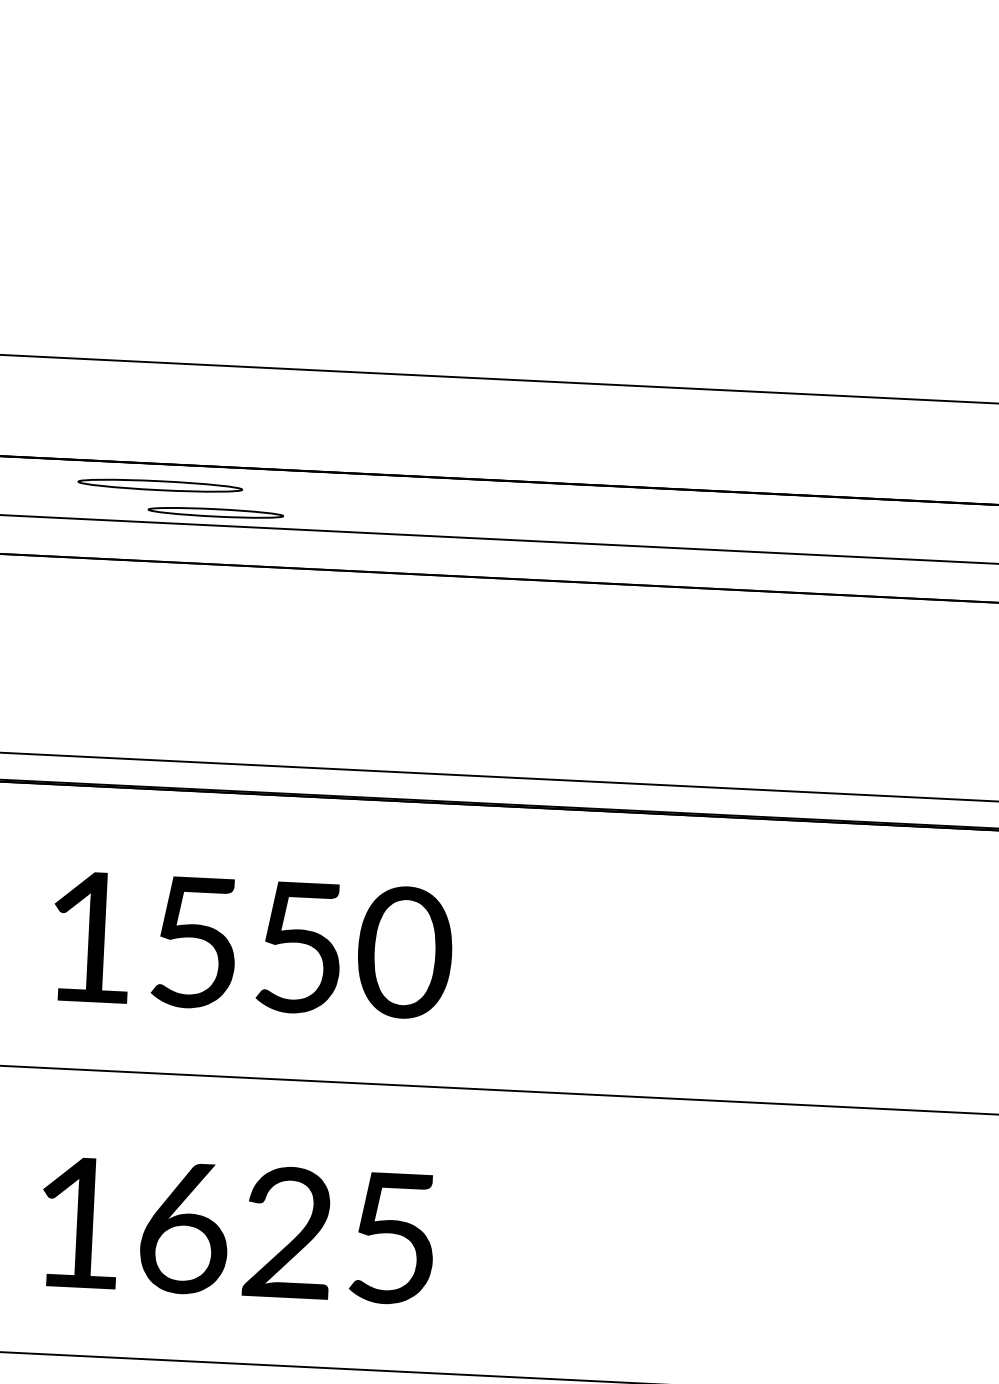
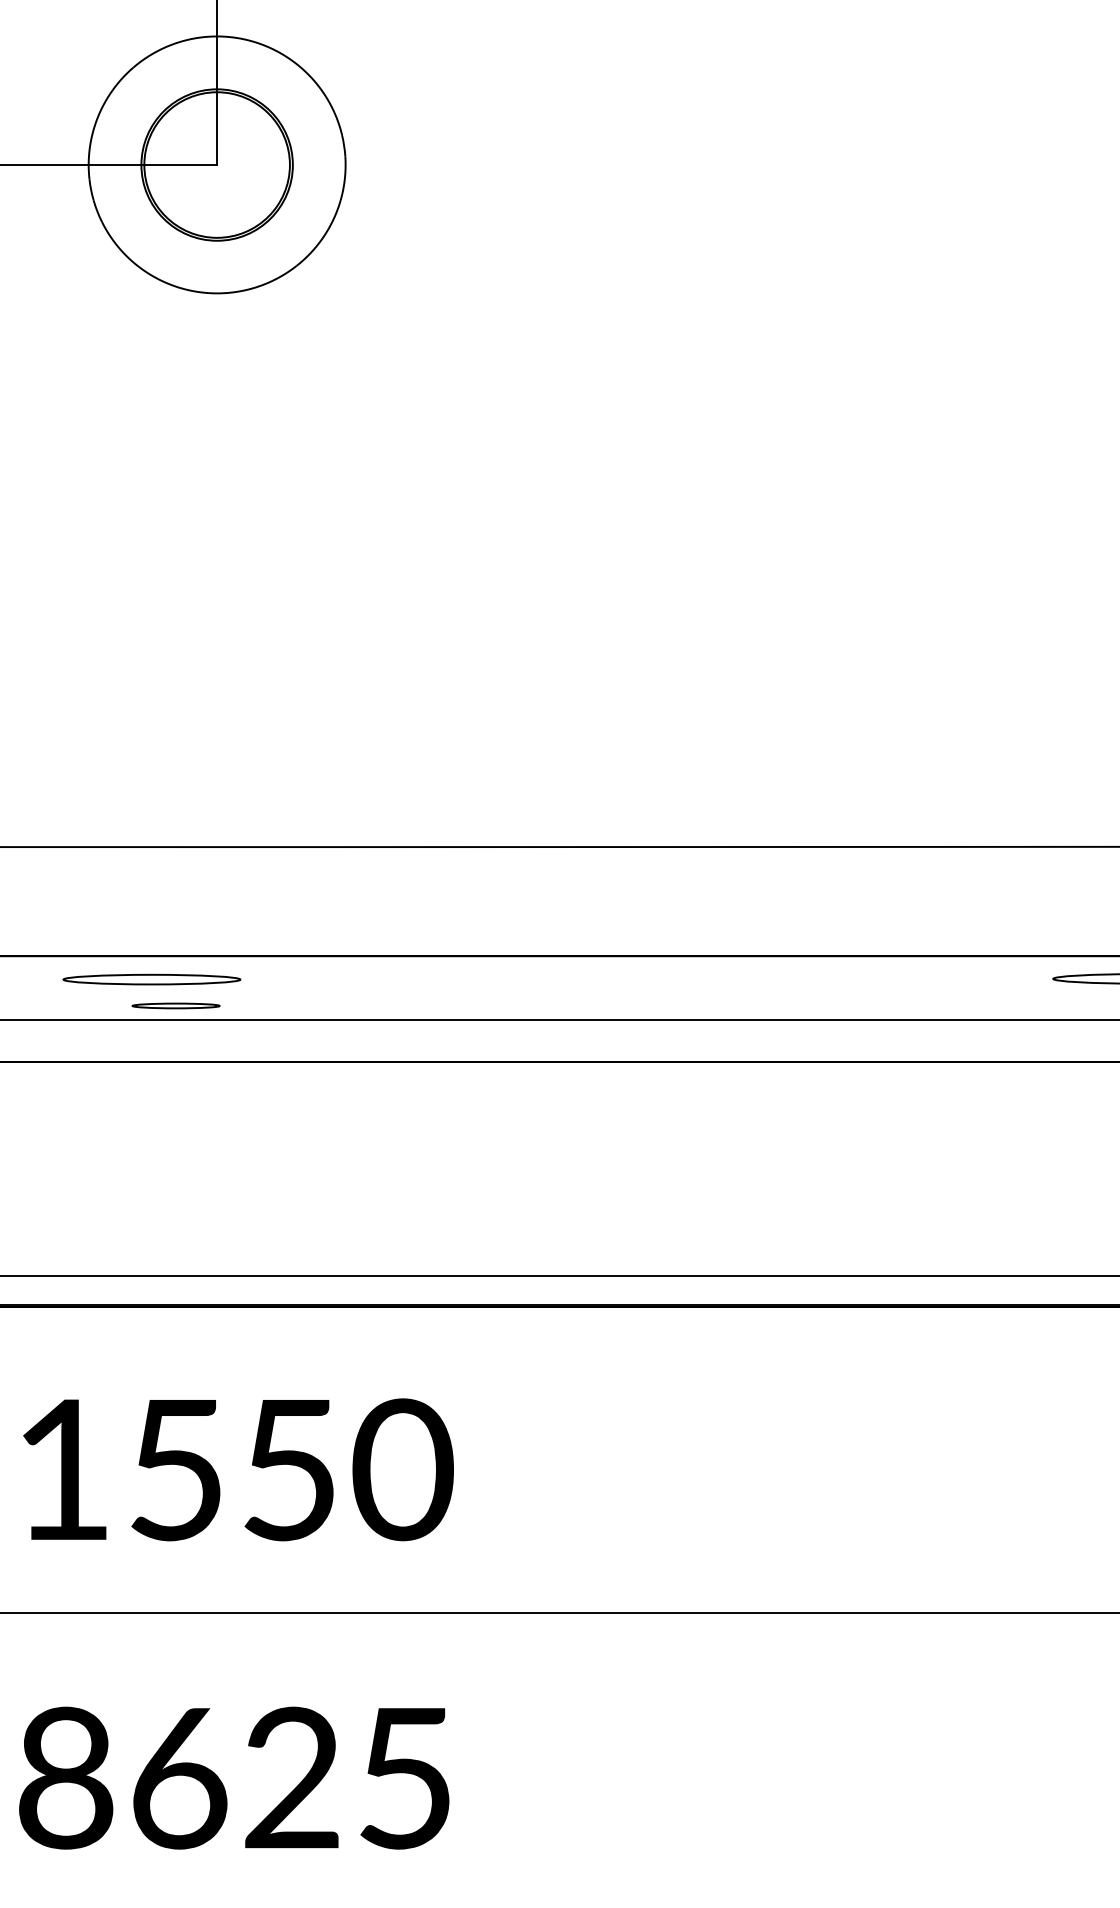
part: (159, 485) -> (151, 979), moved
part: (215, 512) -> (175, 1005), size x0.6
text: (79, 1222) -> (66, 1777), 1625 -> 8625

